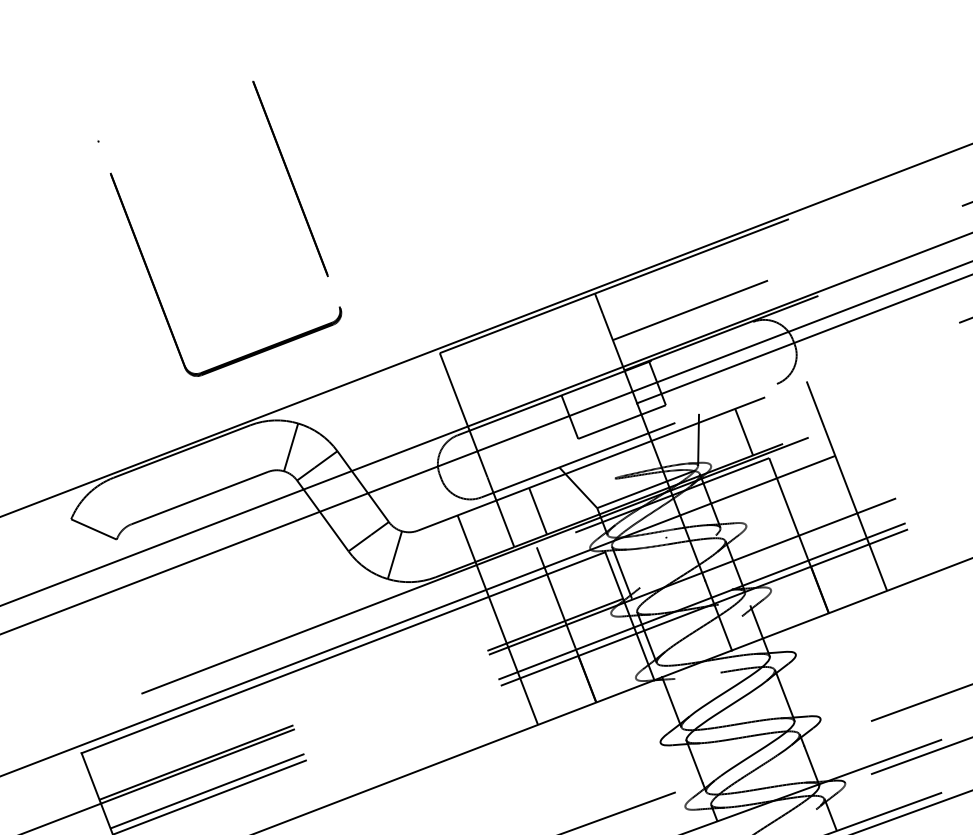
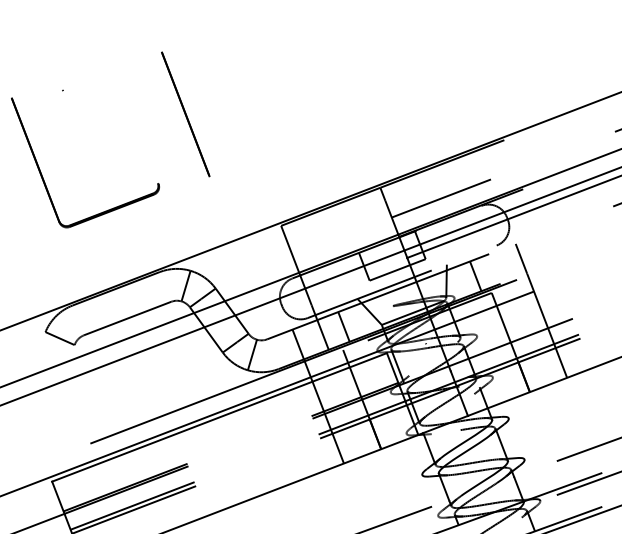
part: (161, 300) -> (44, 179), moved

